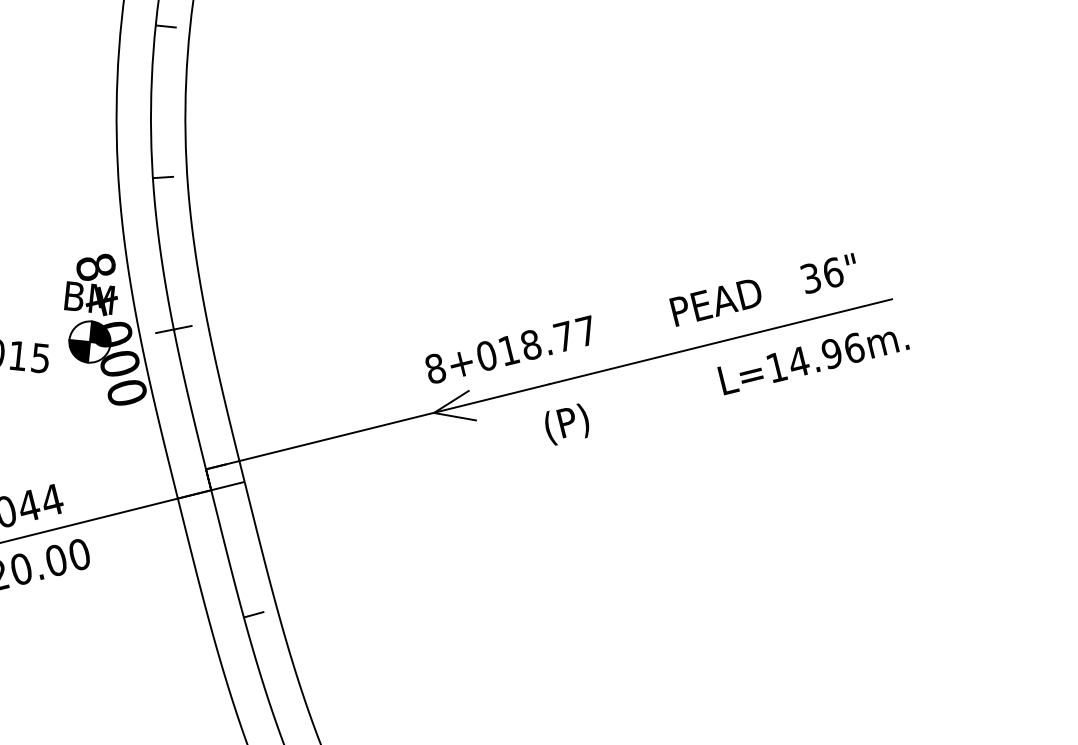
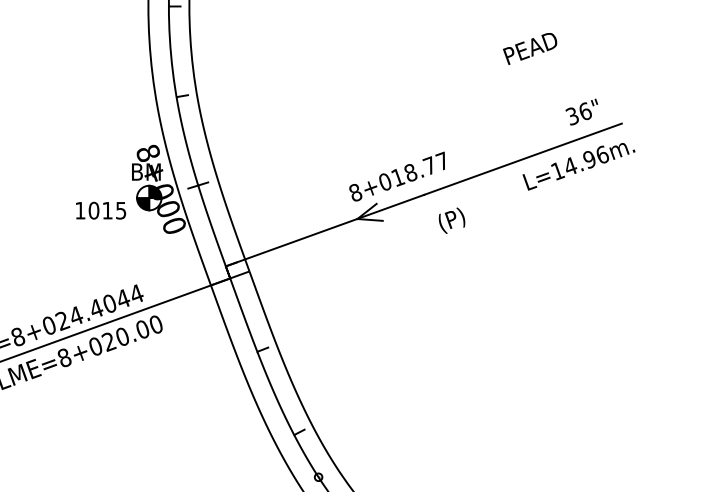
text: (715, 302) -> (530, 48), moved
text: (566, 424) -> (451, 220), moved

